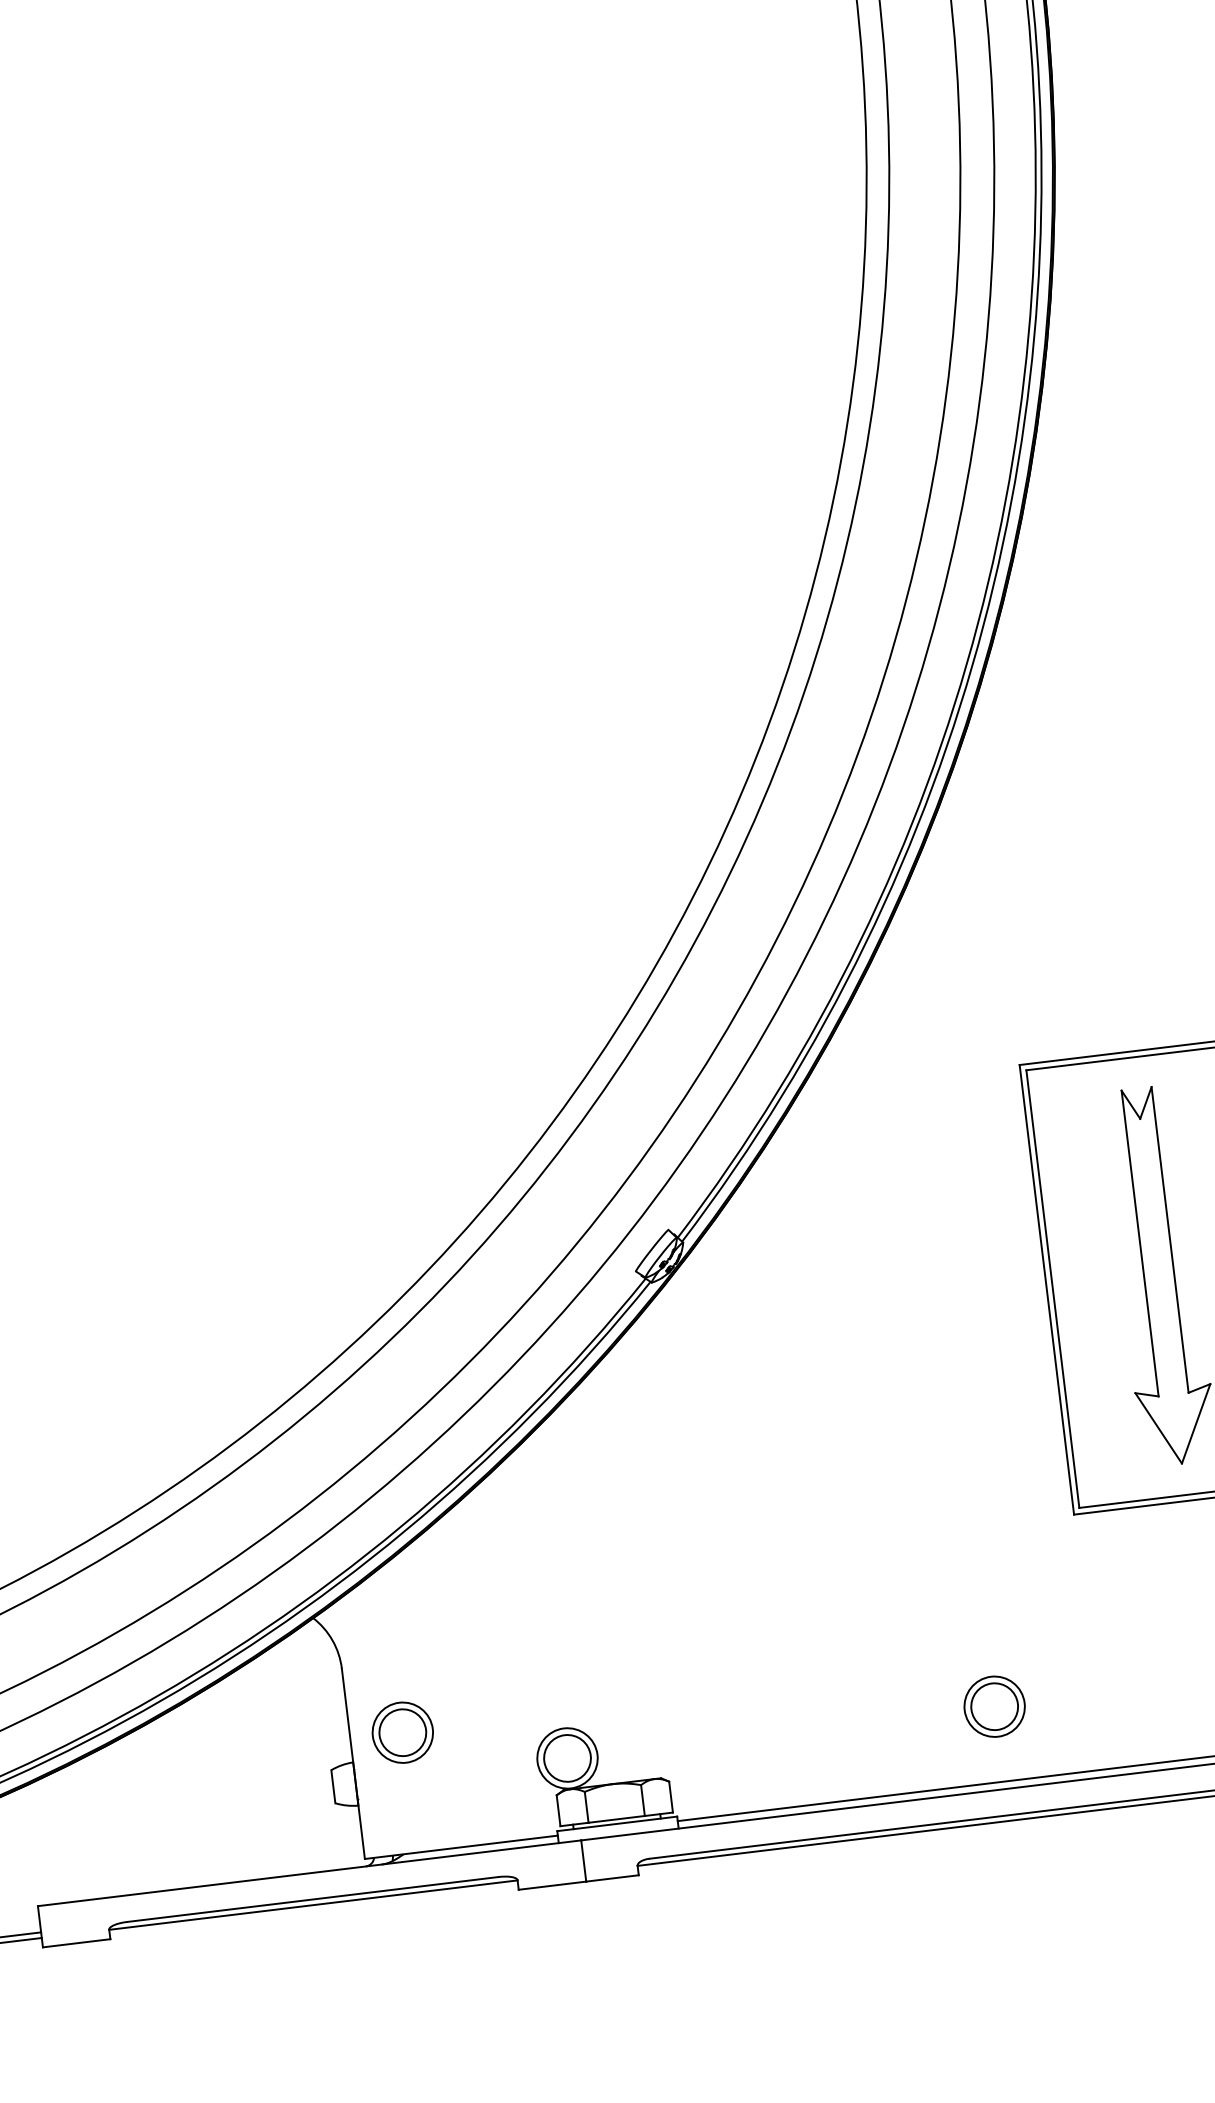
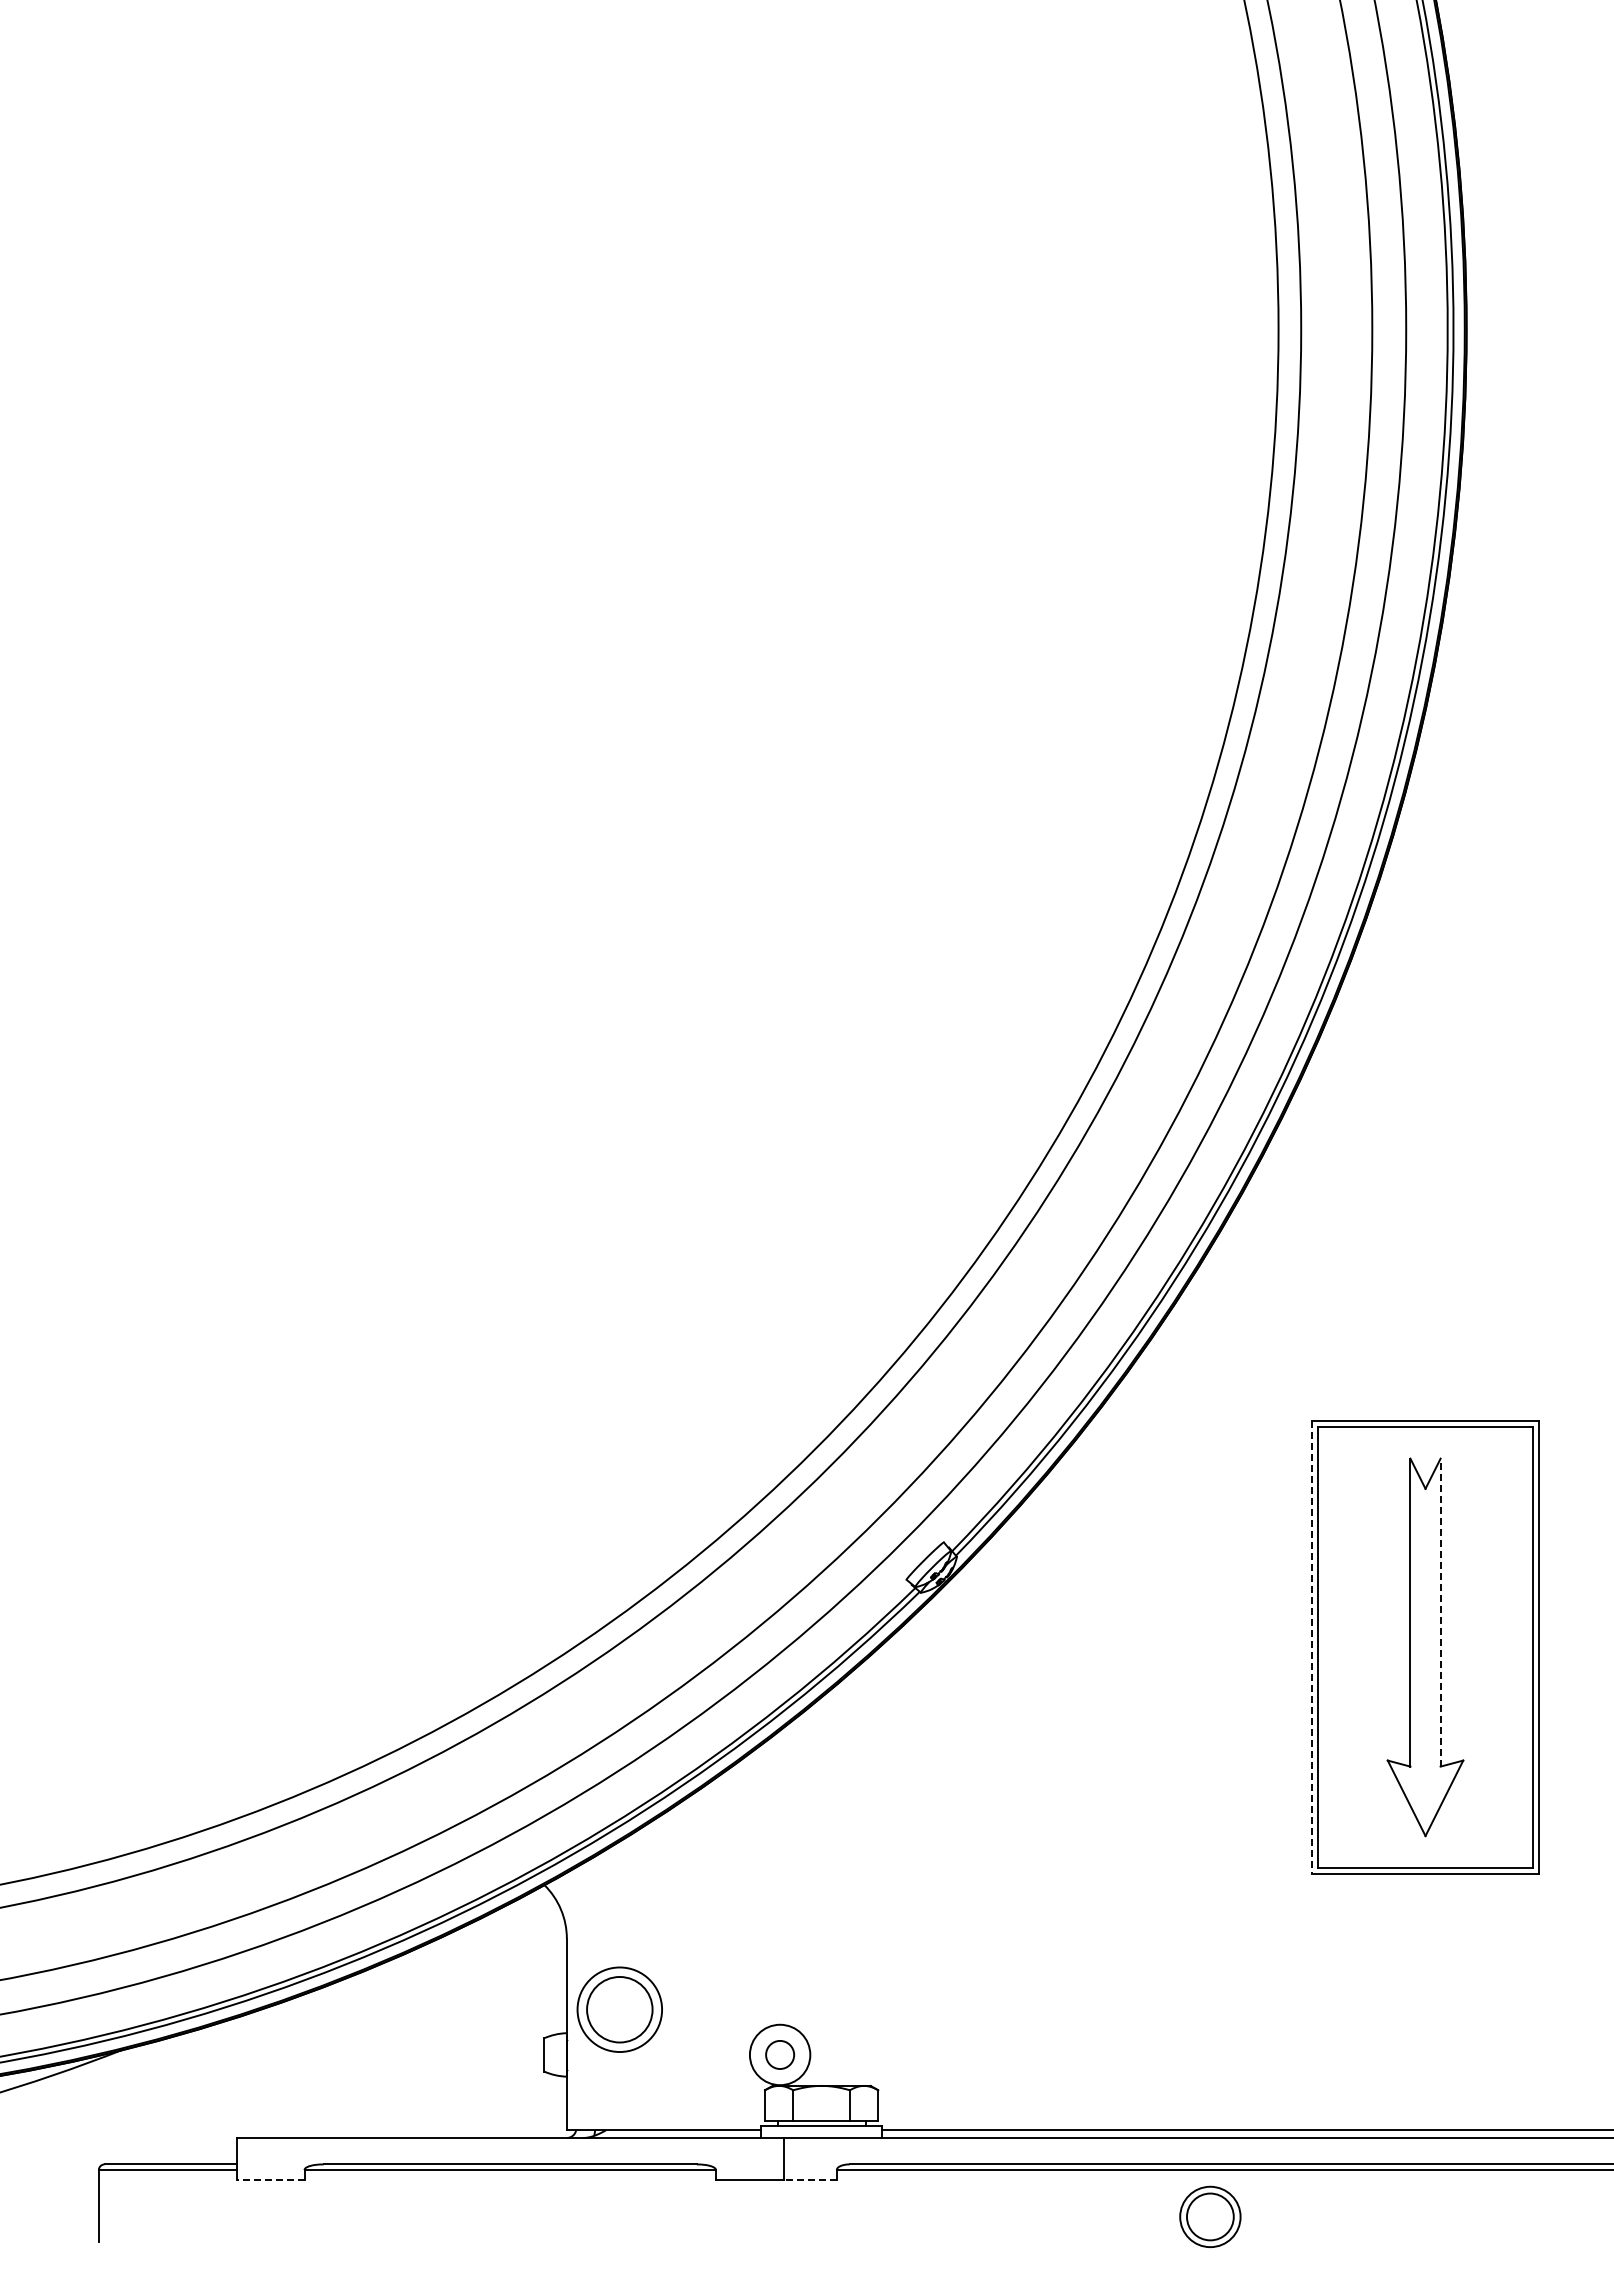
line: (1169, 1239) -> (1440, 1612), solid -> dashed
line: (1047, 1289) -> (1312, 1647), solid -> dashed
part: (994, 1706) -> (1210, 2216), moved
part: (402, 1732) -> (619, 2009), size x1.4
circle: (566, 1758) -> (779, 2054), size x0.6
line: (611, 1878) -> (809, 2179), solid -> dashed
line: (76, 1943) -> (270, 2179), solid -> dashed

